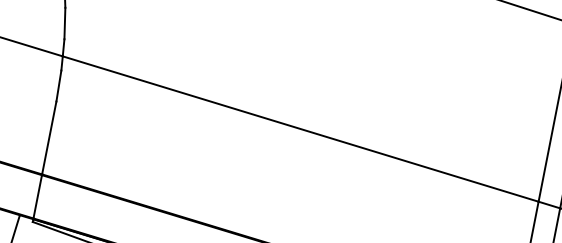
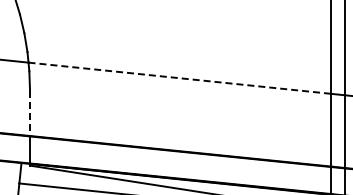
line: (301, 129) -> (180, 78), solid -> dashed
line: (49, 138) -> (30, 113), solid -> dashed

